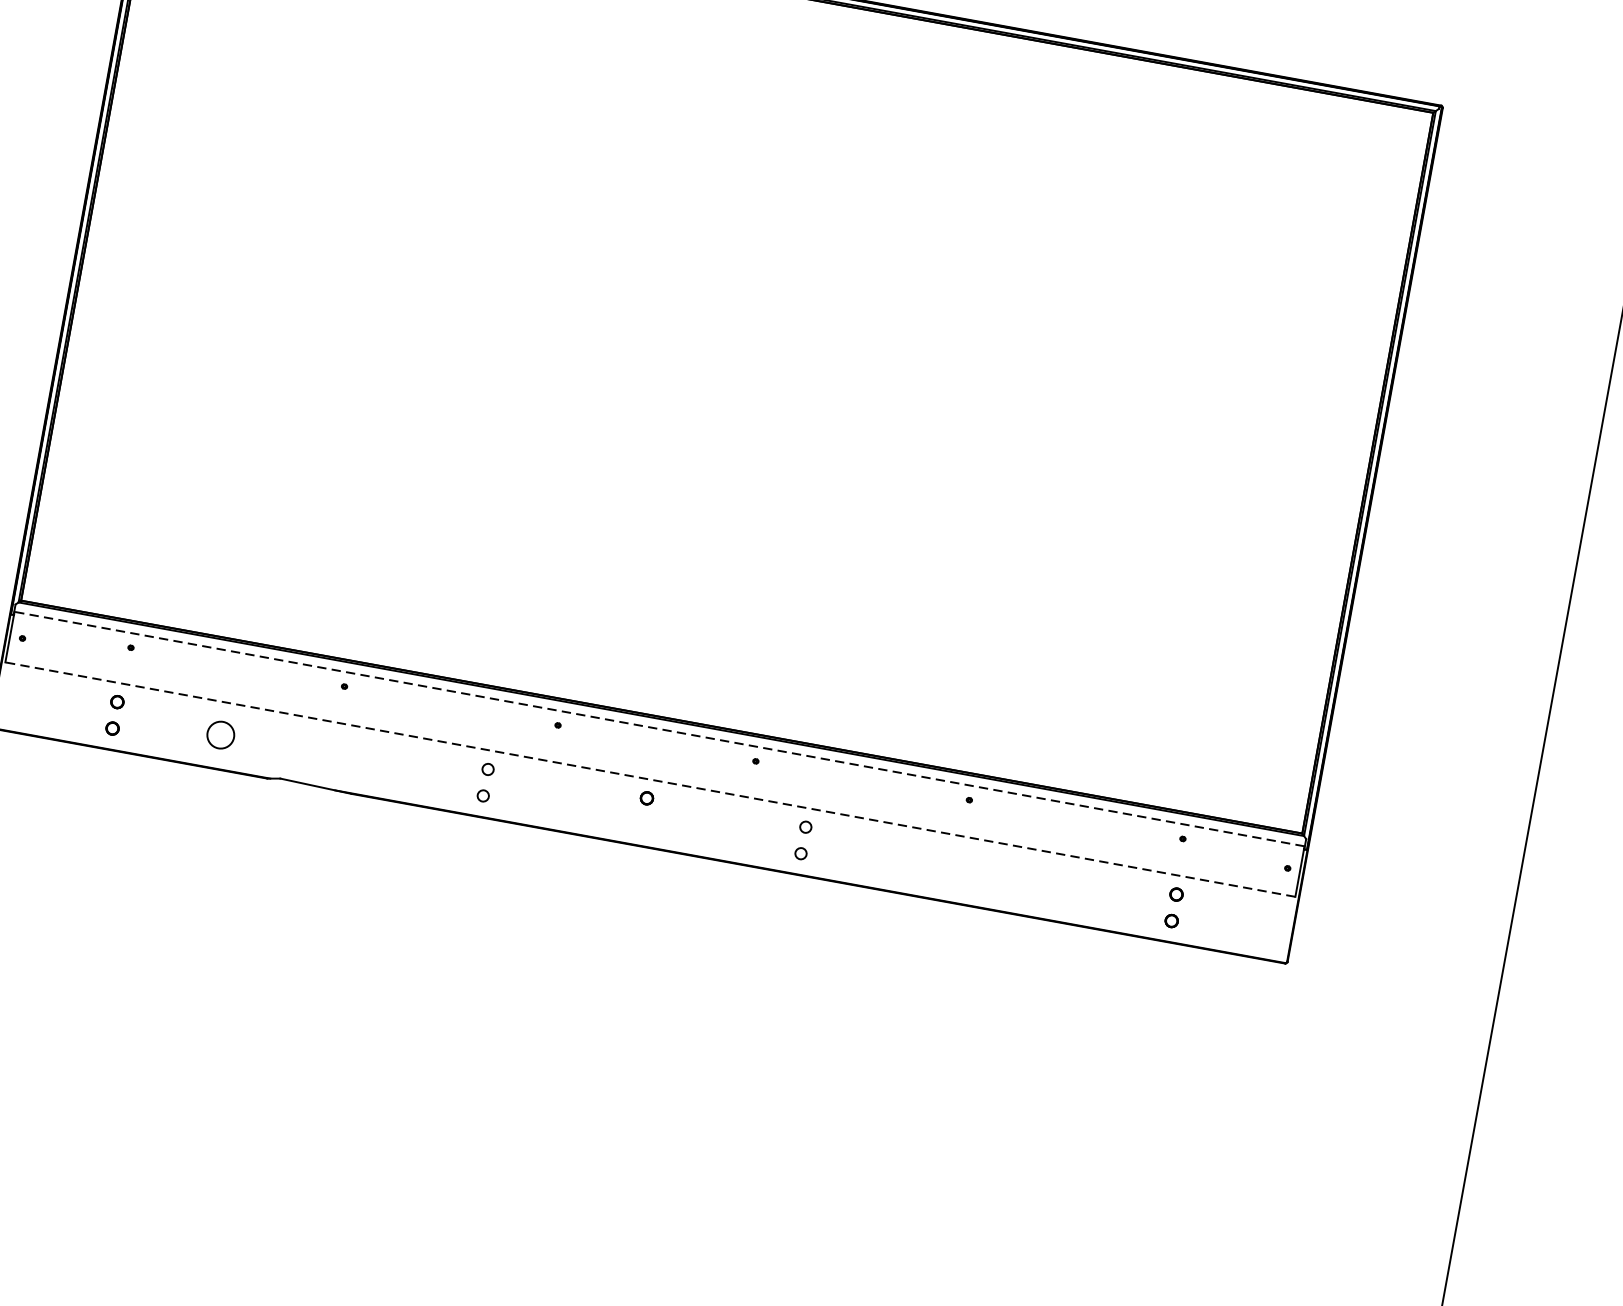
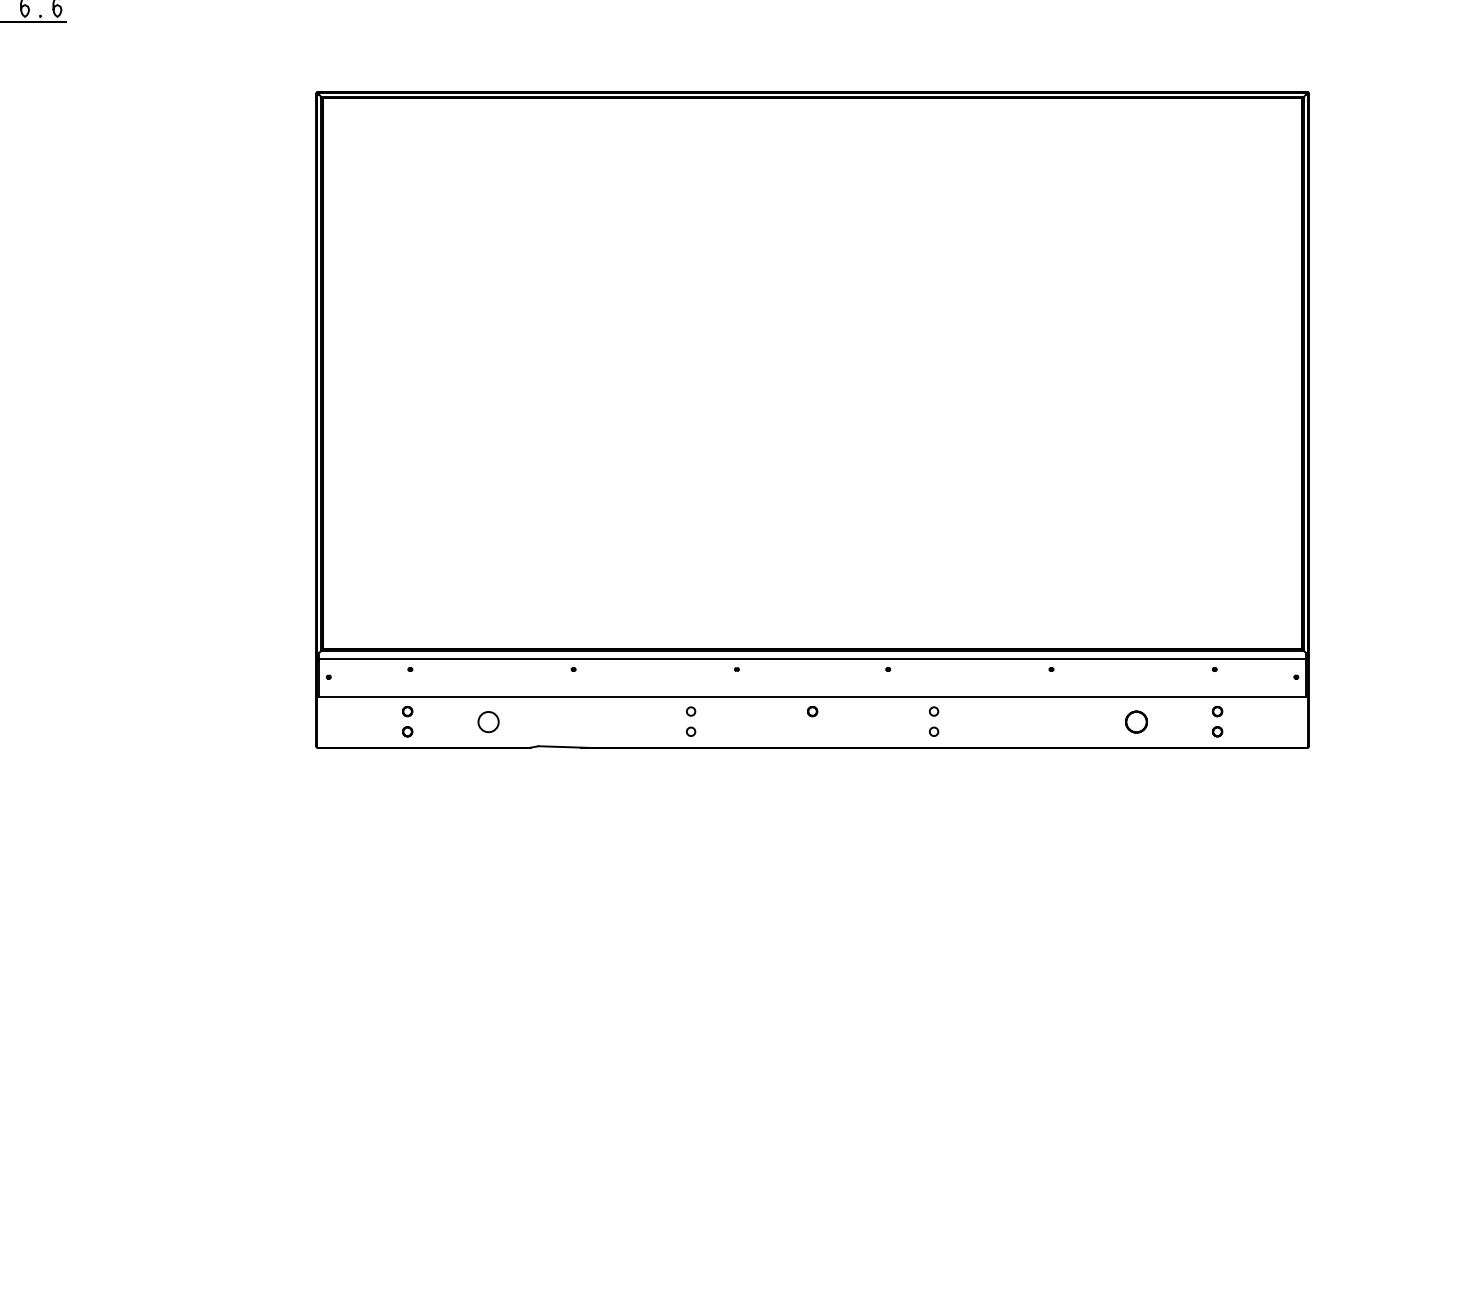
line: (659, 728) -> (812, 658), dashed -> solid
line: (650, 779) -> (812, 697), dashed -> solid
circle: (1068, 888) -> (1136, 721), added

